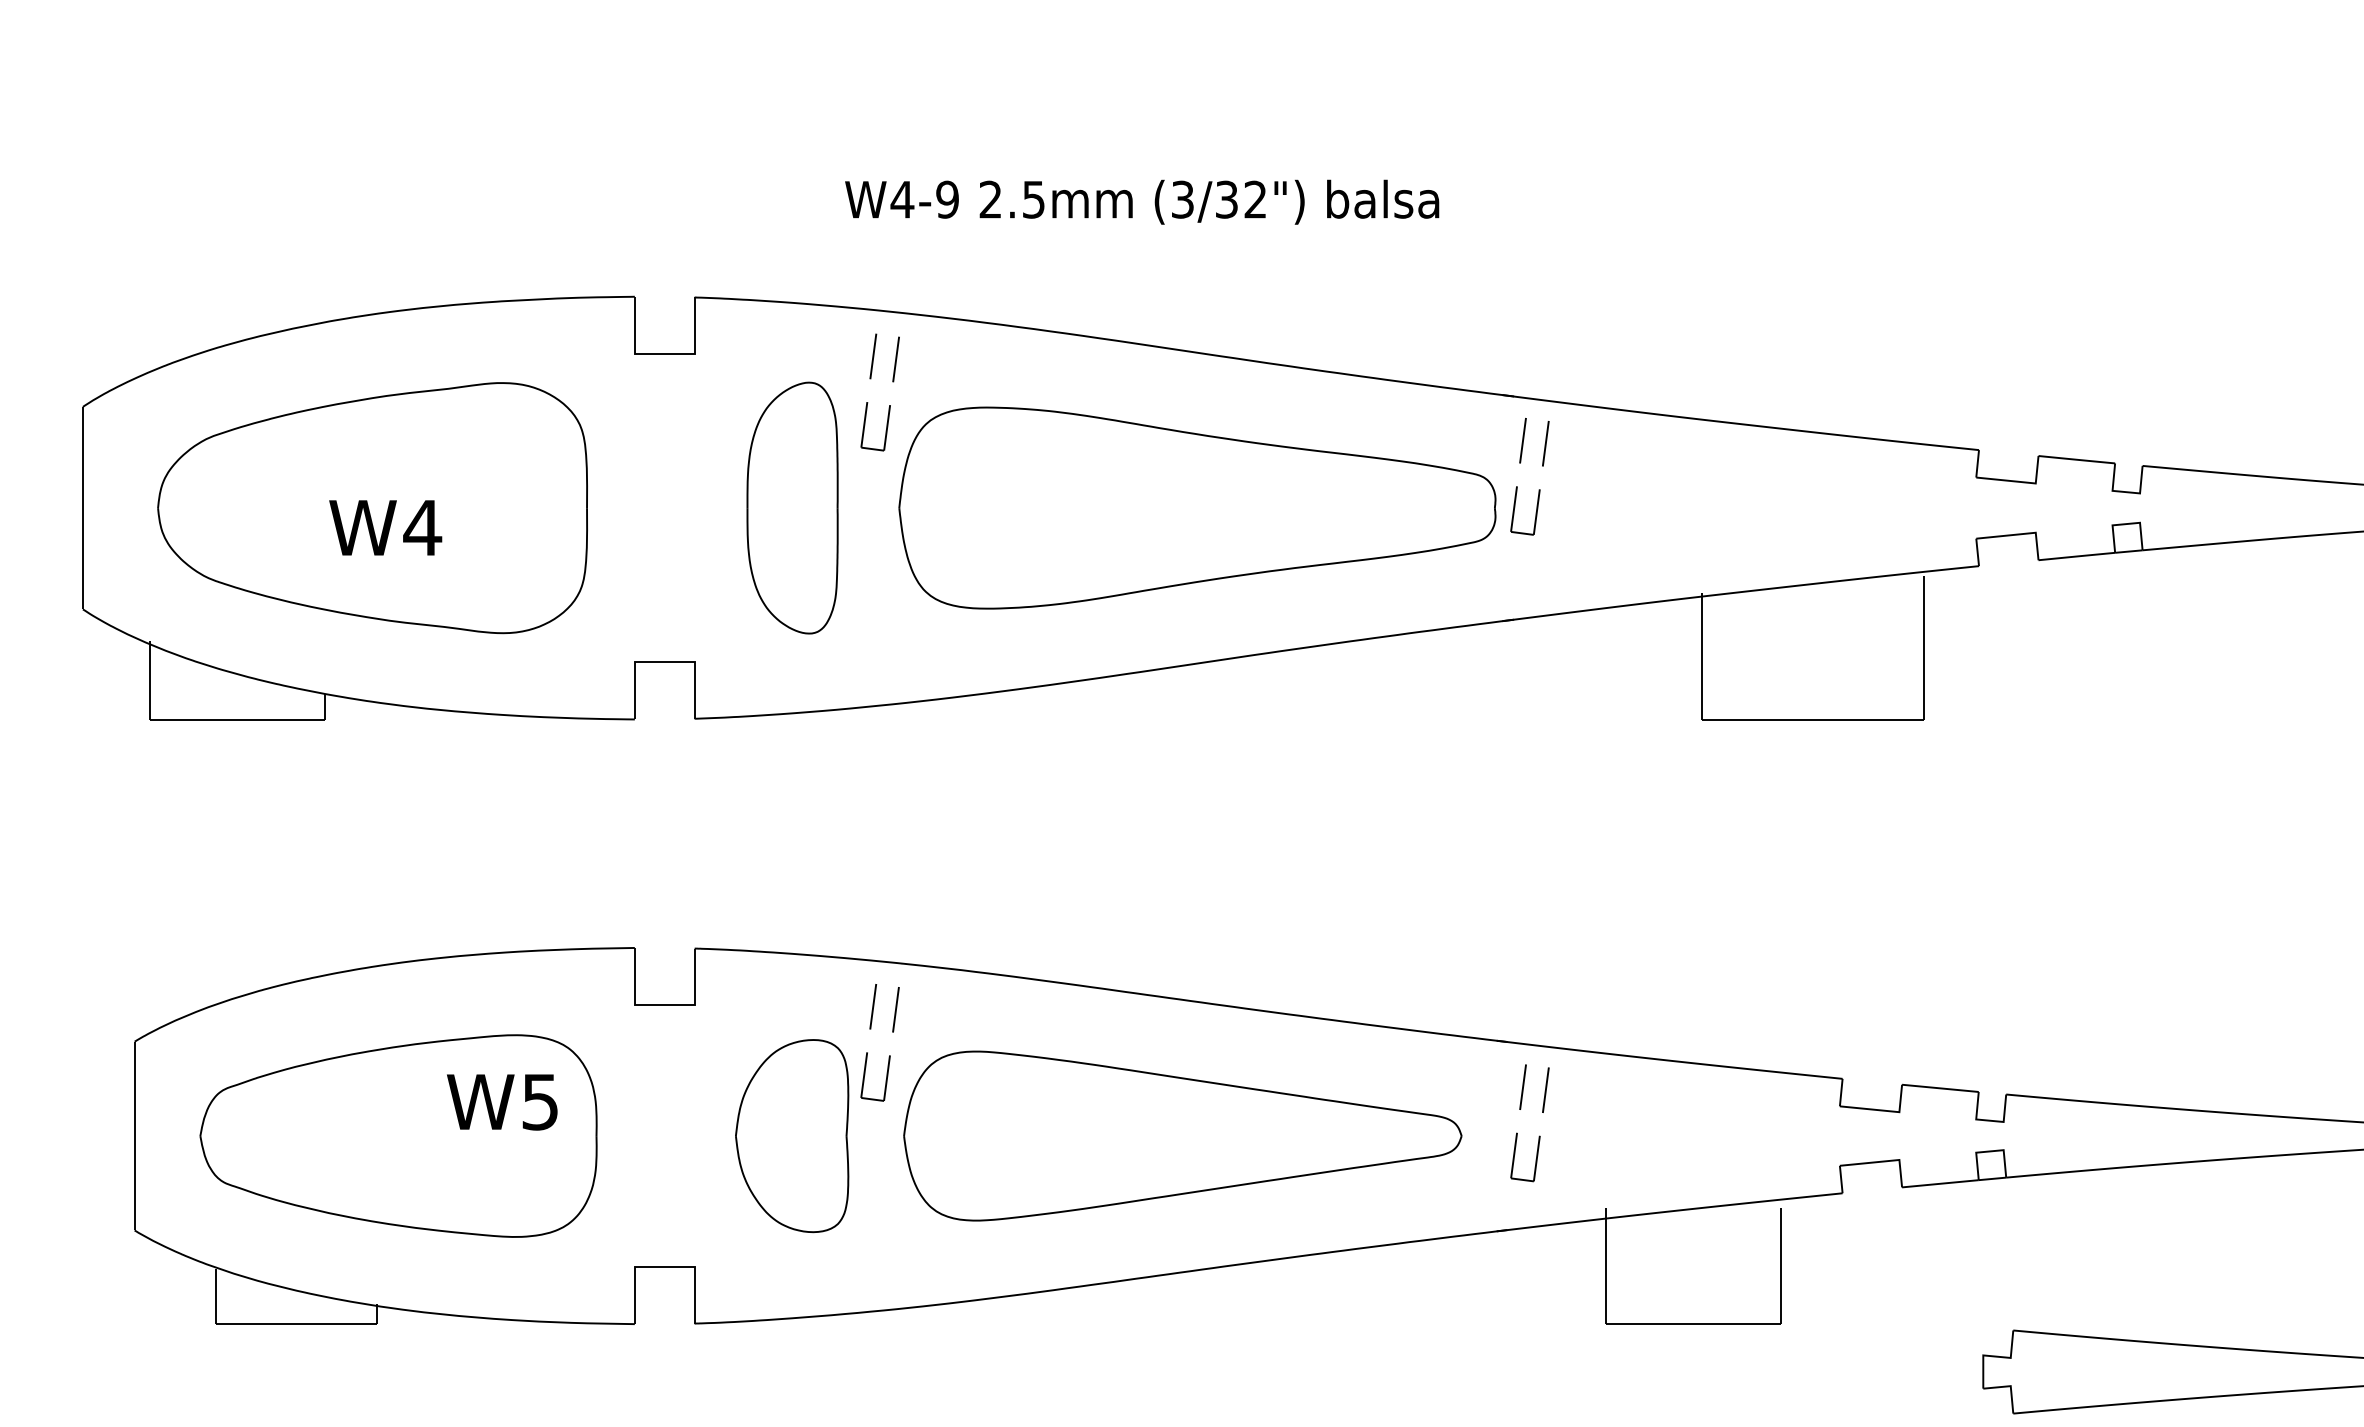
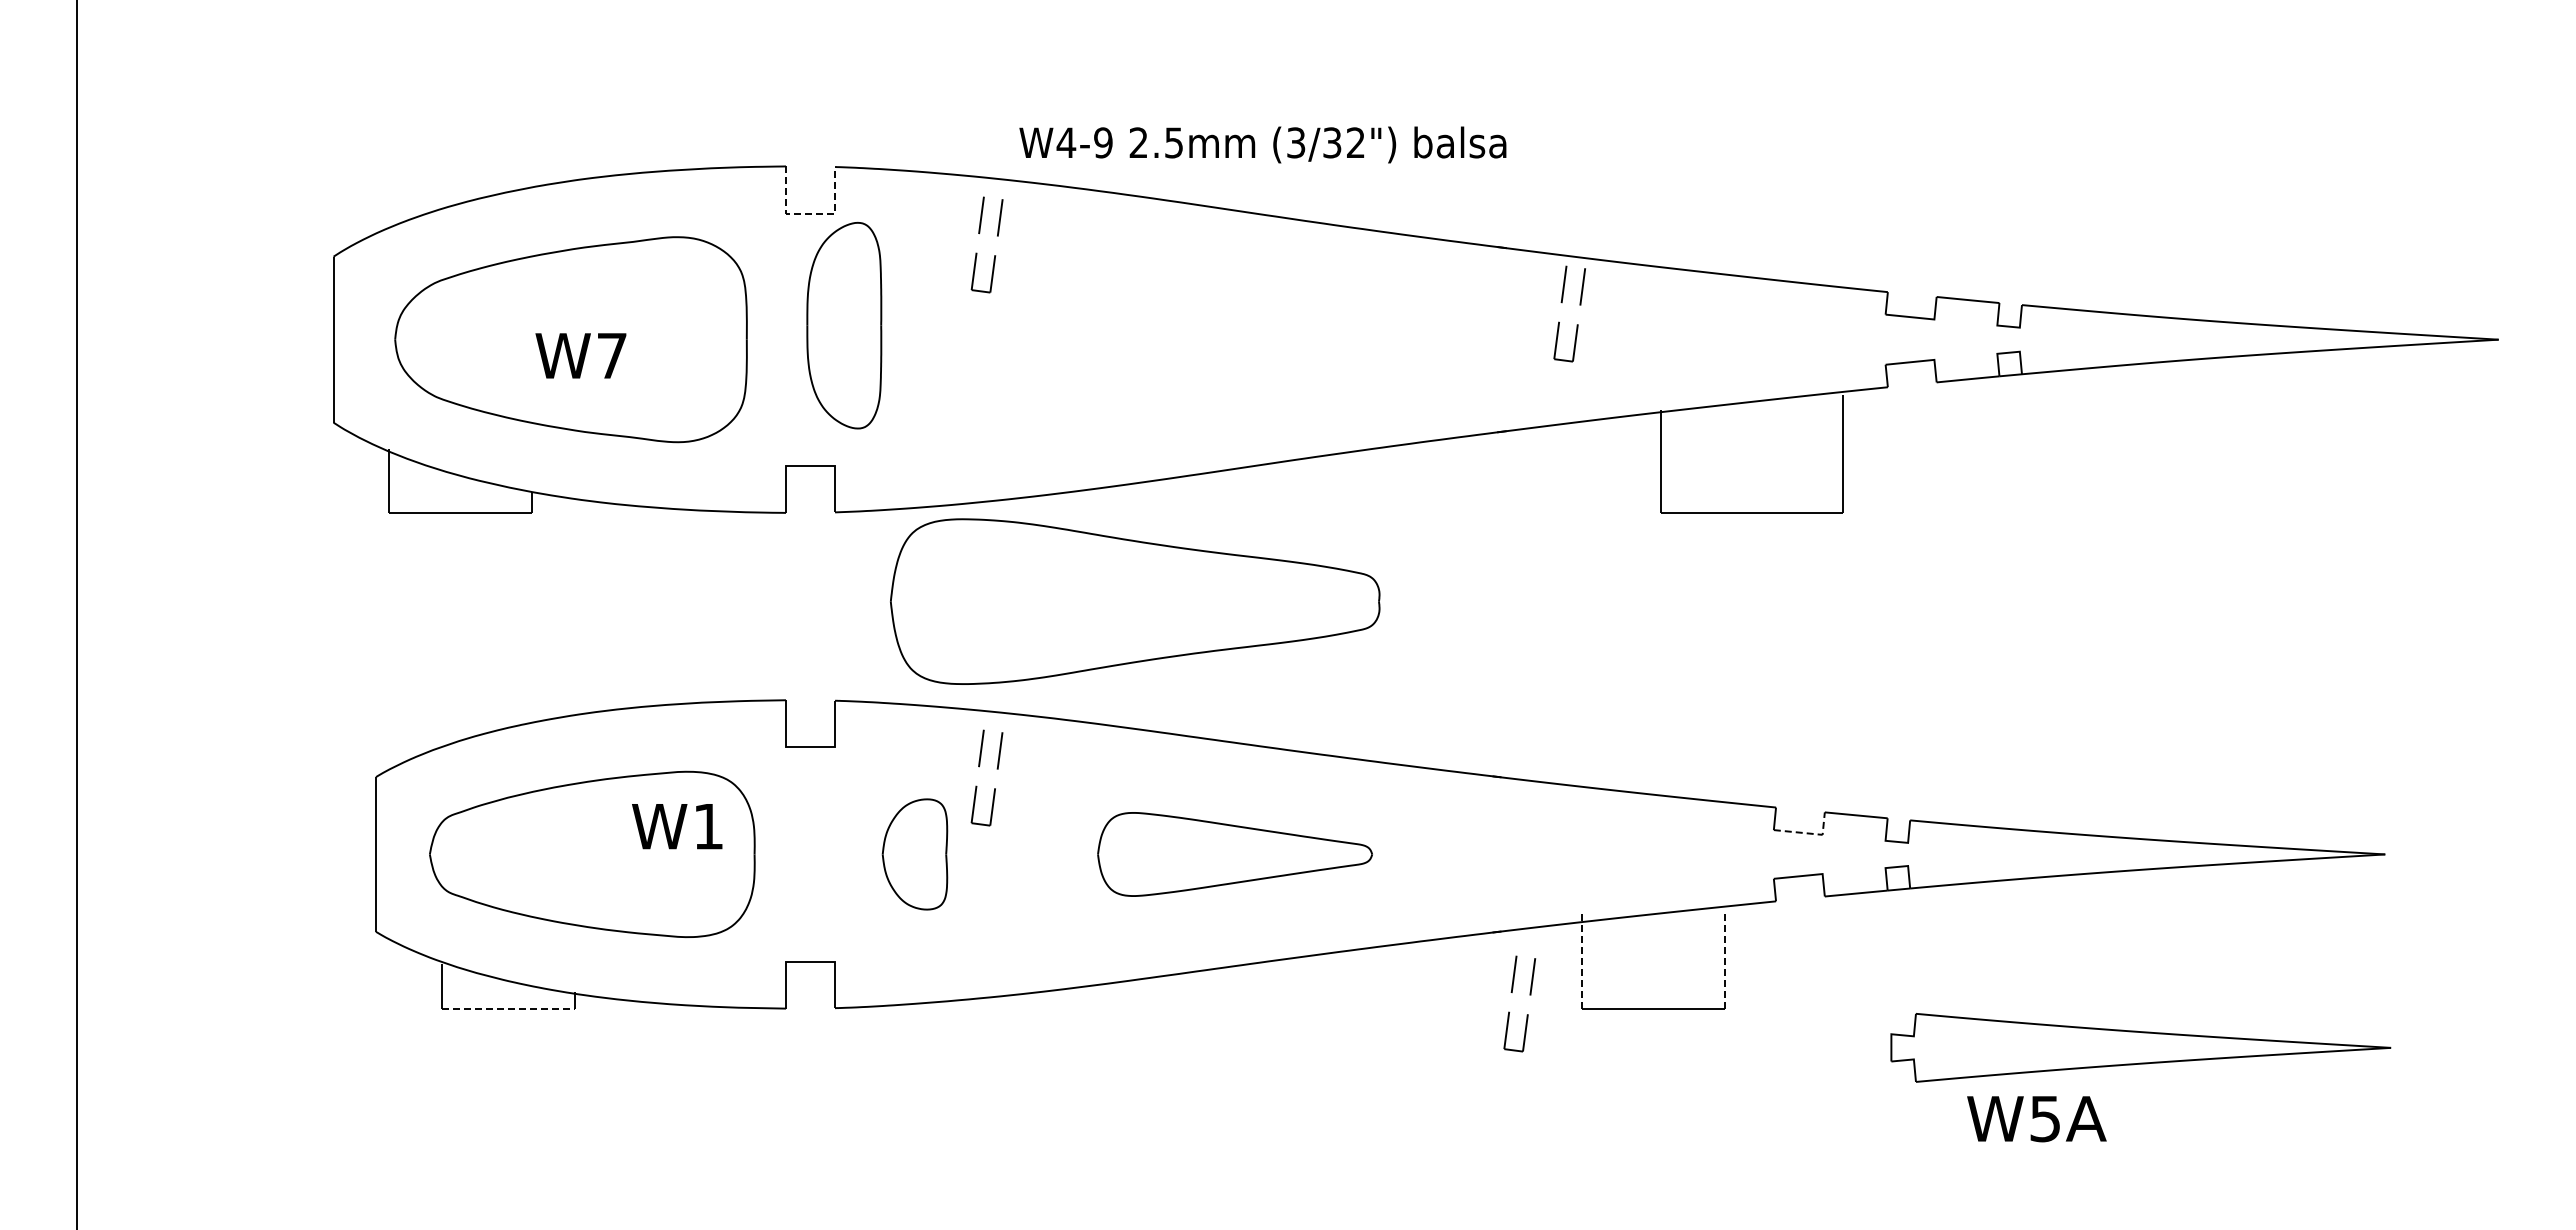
text: (1141, 201) -> (1262, 144), moved
line: (664, 354) -> (810, 213), solid -> dashed
part: (1521, 463) -> (1562, 303), moved
part: (792, 507) -> (844, 325), moved
part: (1197, 507) -> (1135, 601), moved
text: (423, 527) -> (612, 355), W4 -> W7
text: (540, 1101) -> (708, 826), W5 -> W1
line: (1883, 1110) -> (1809, 833), solid -> dashed
part: (1541, 1112) -> (1529, 995), moved
part: (791, 1136) -> (914, 854), size x0.7
part: (1181, 1136) -> (1234, 854), size x0.6
line: (1606, 1266) -> (1582, 961), solid -> dashed
line: (1780, 1266) -> (1725, 961), solid -> dashed
line: (296, 1323) -> (508, 1008), solid -> dashed

